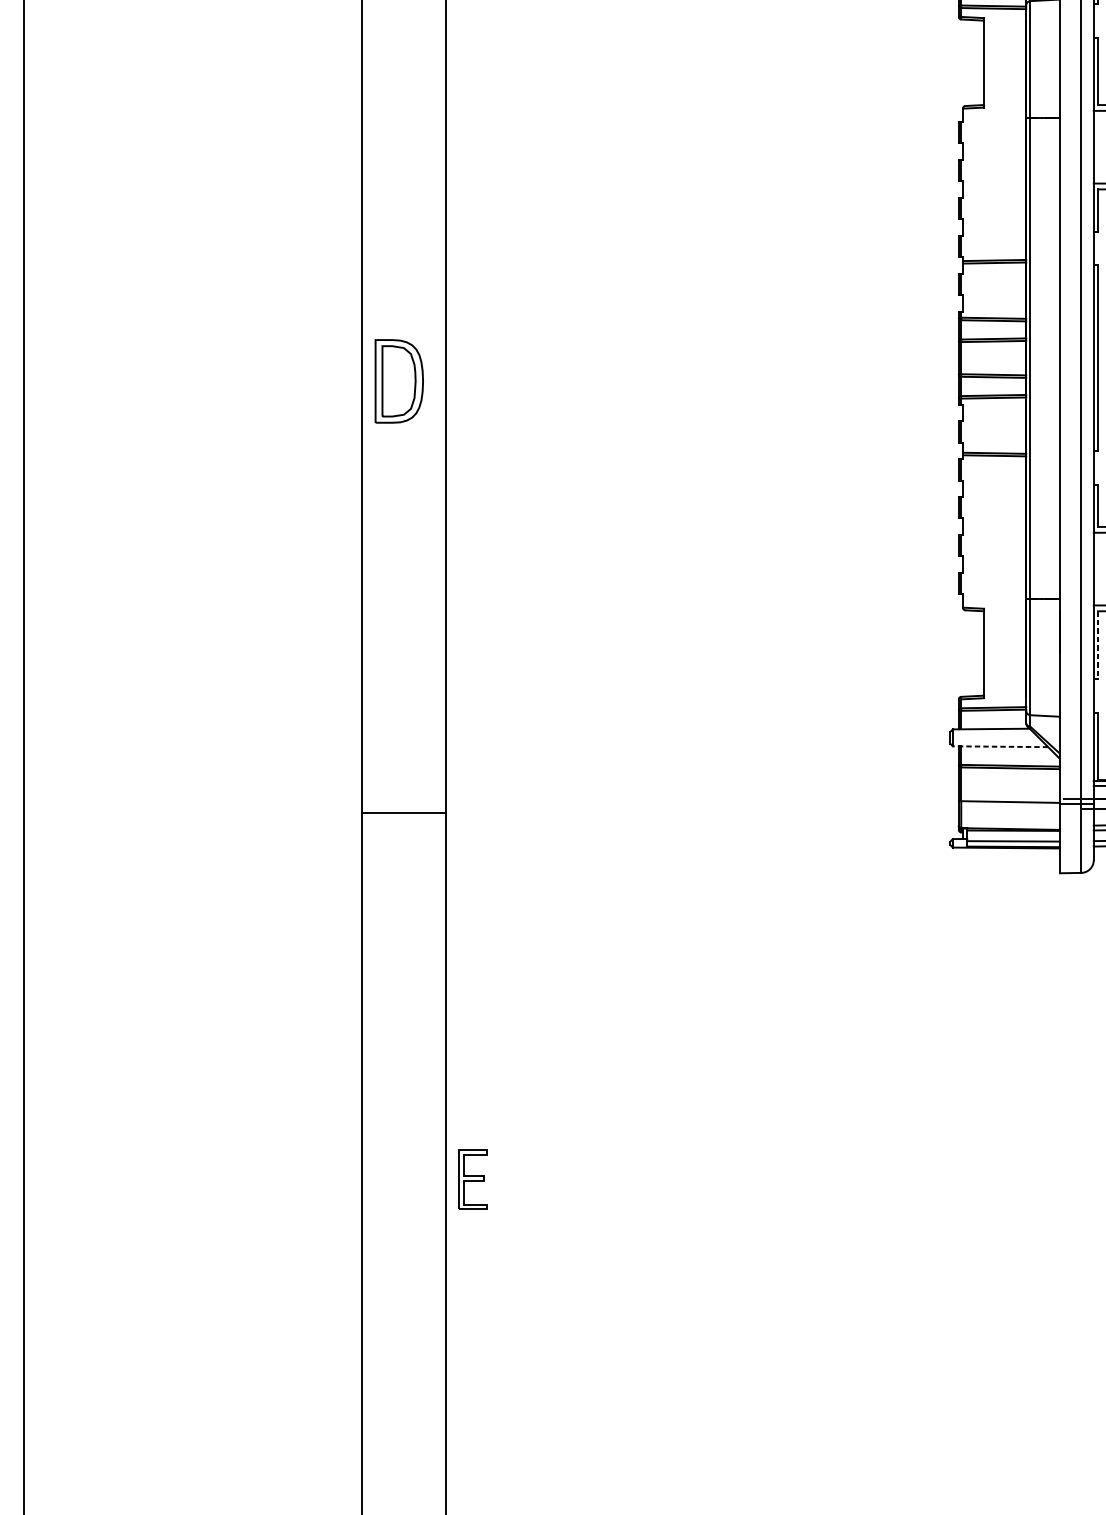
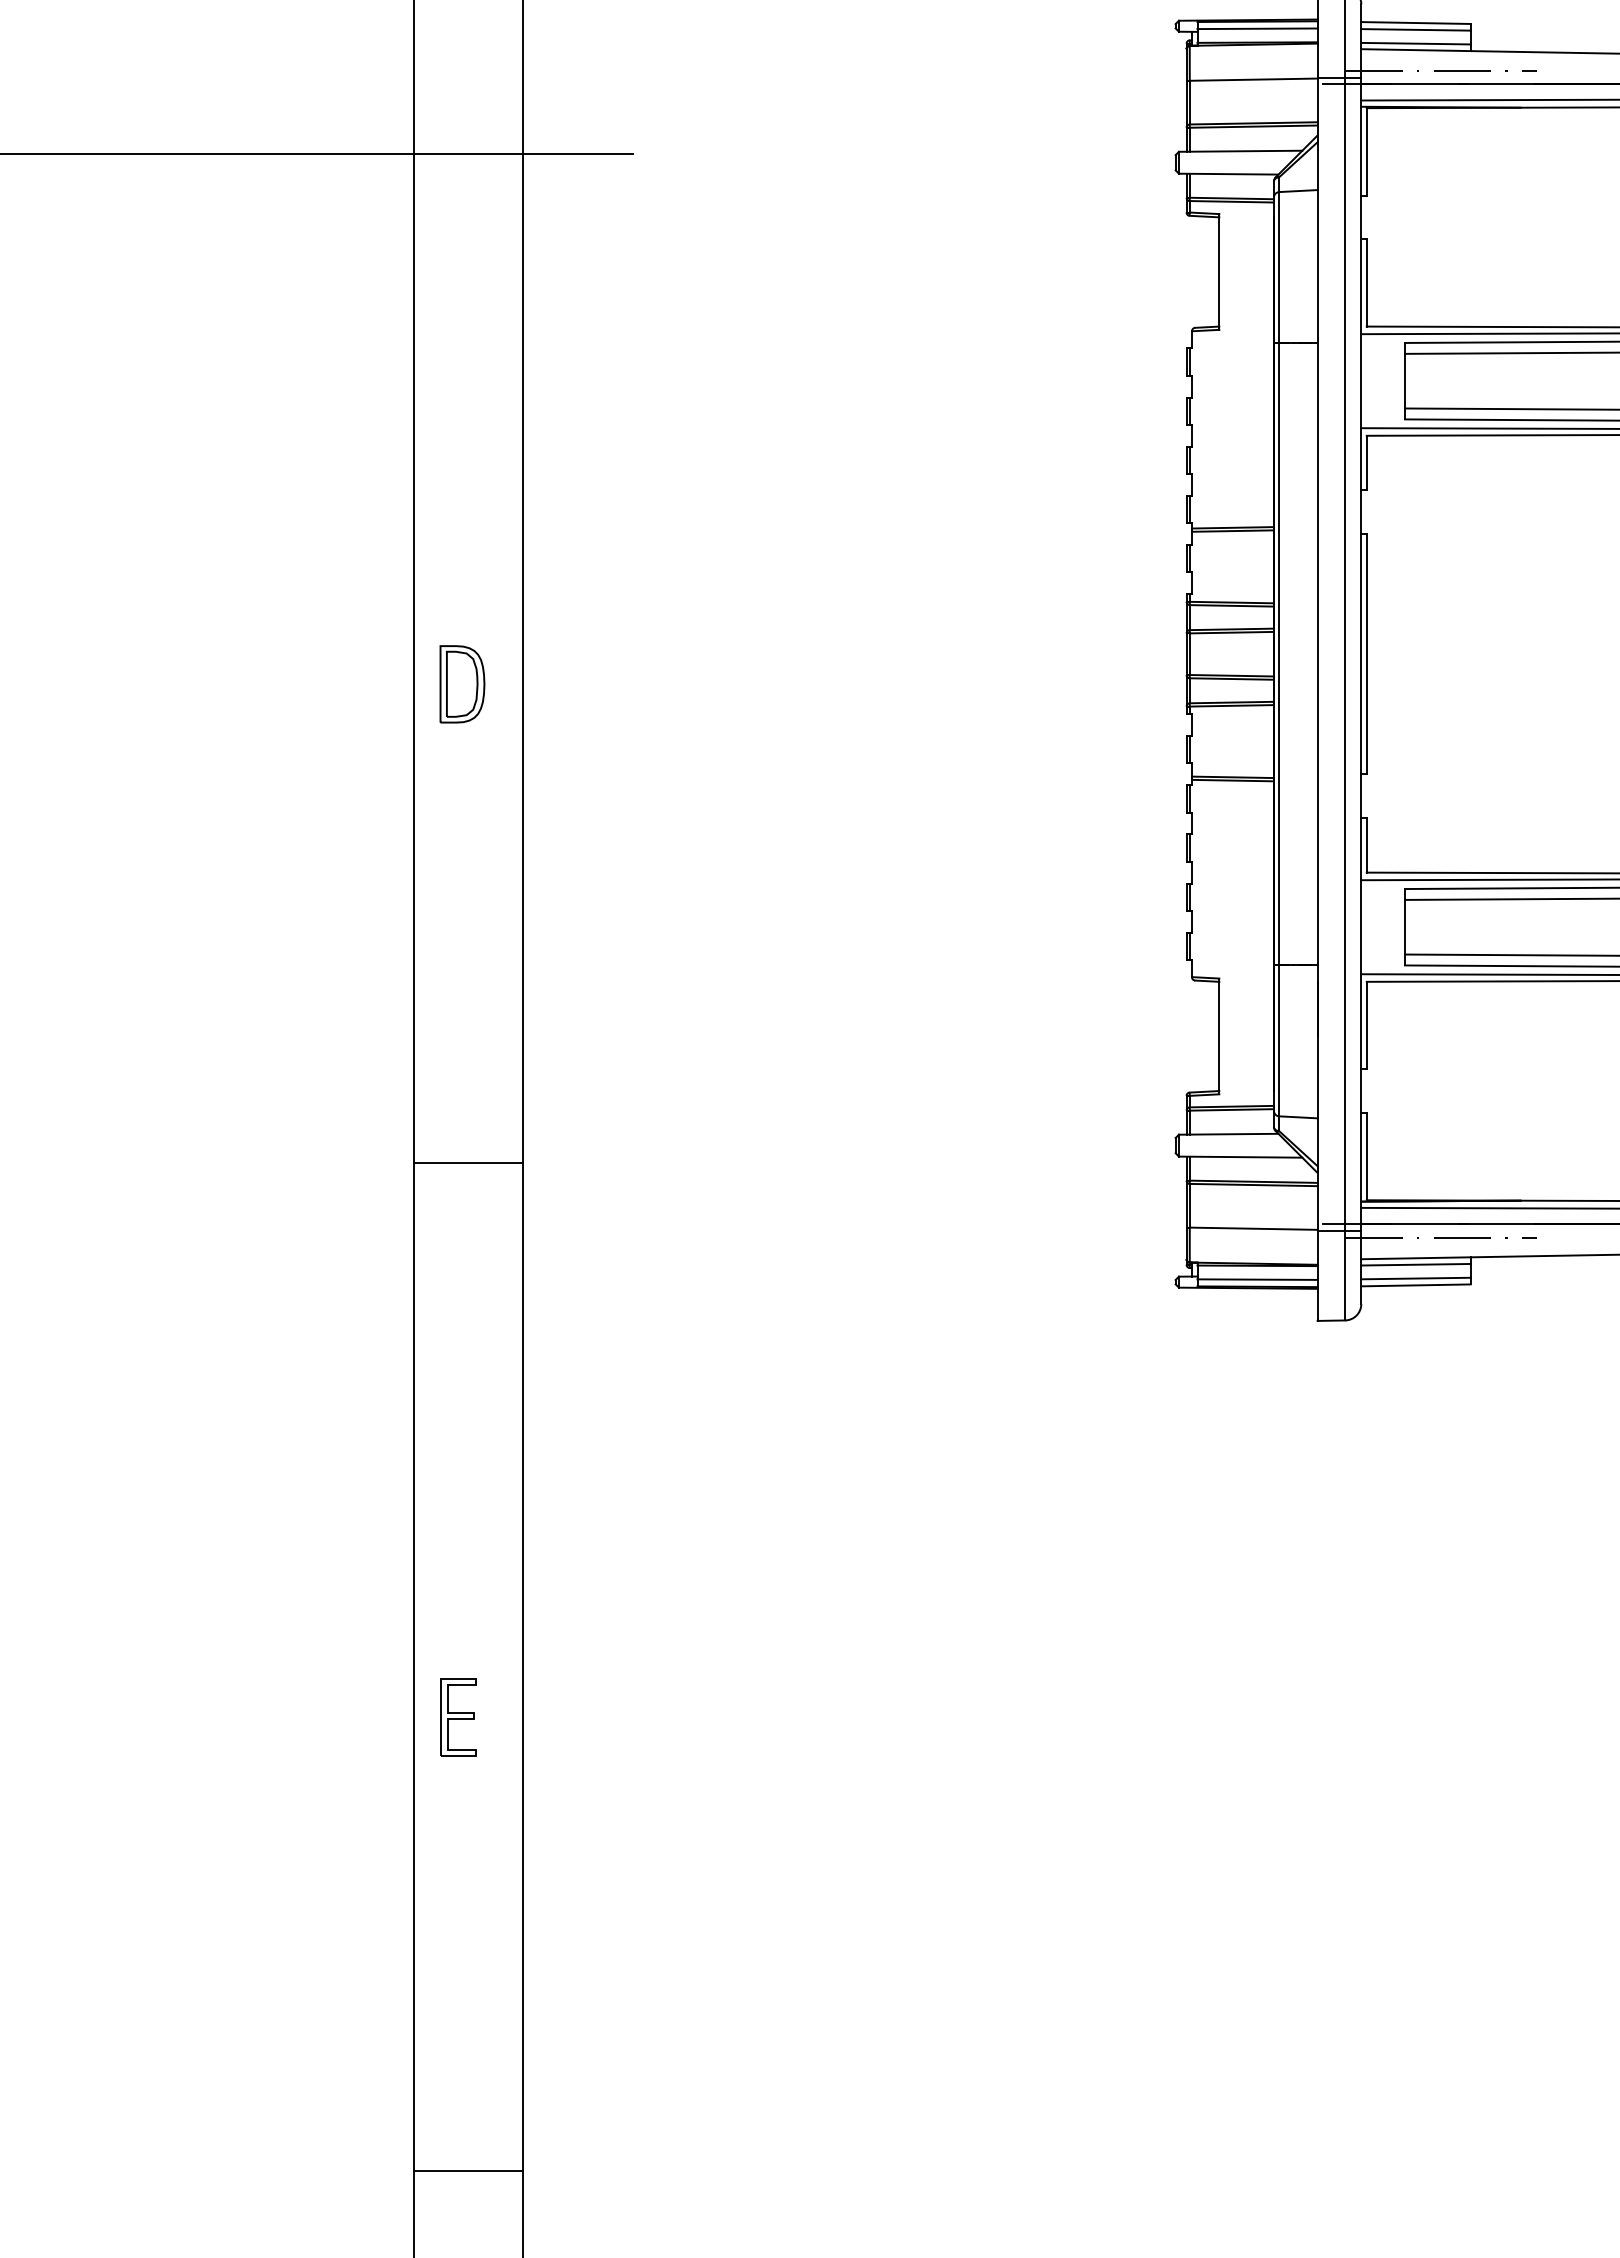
part: (399, 381) -> (462, 684), size x0.71
line: (1097, 645) -> (1366, 1025), dashed -> solid
line: (1000, 747) -> (1240, 1157), dashed -> solid
line: (403, 812) -> (468, 1162), moved
part: (472, 1179) -> (458, 1717), moved

